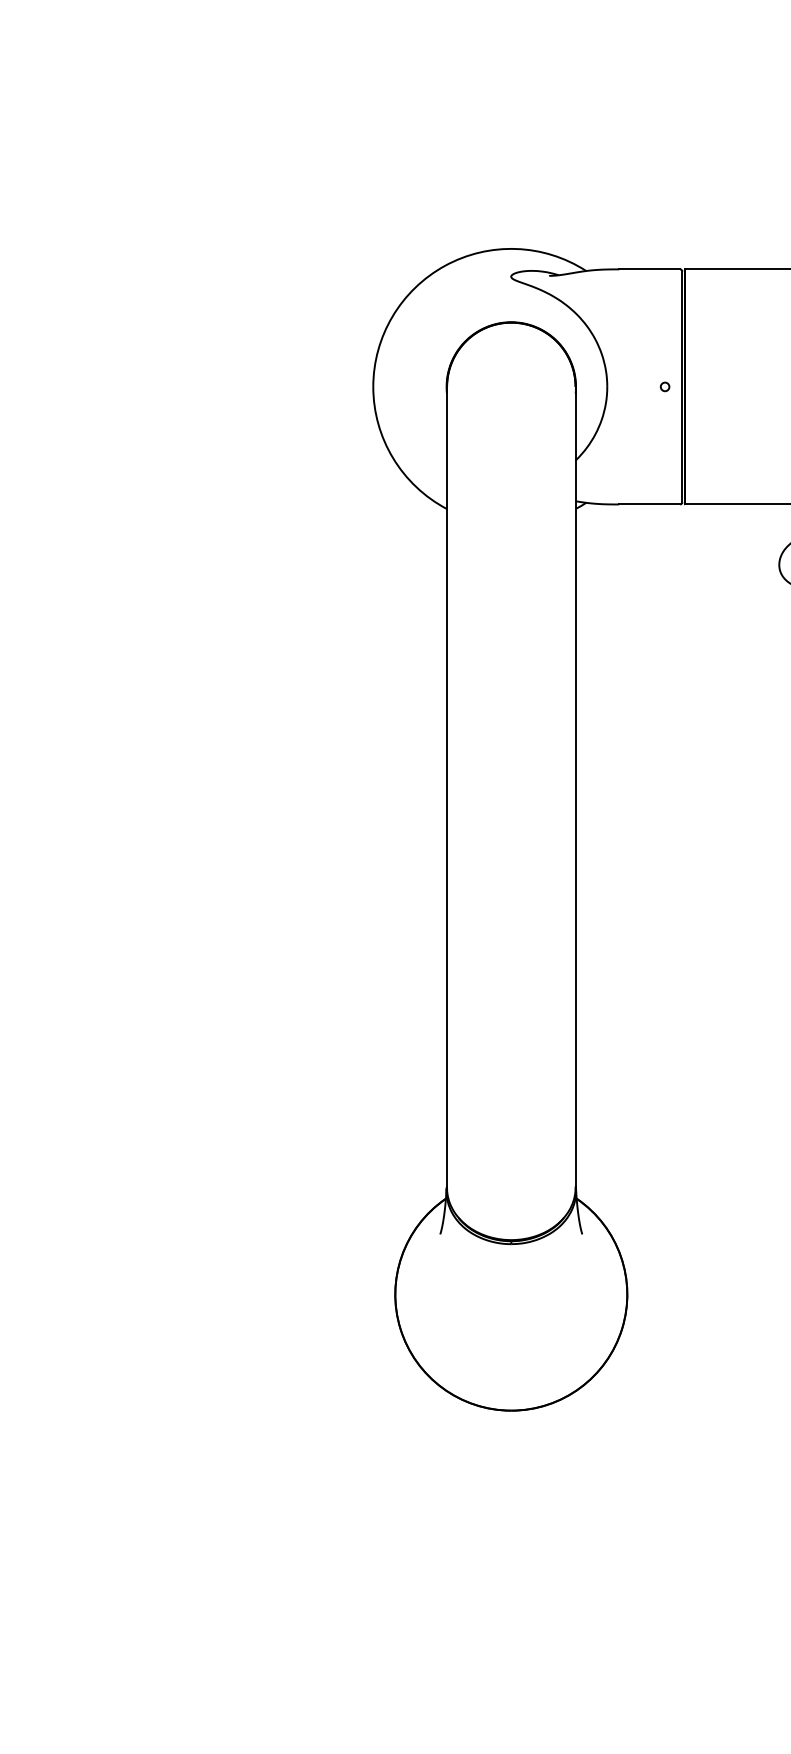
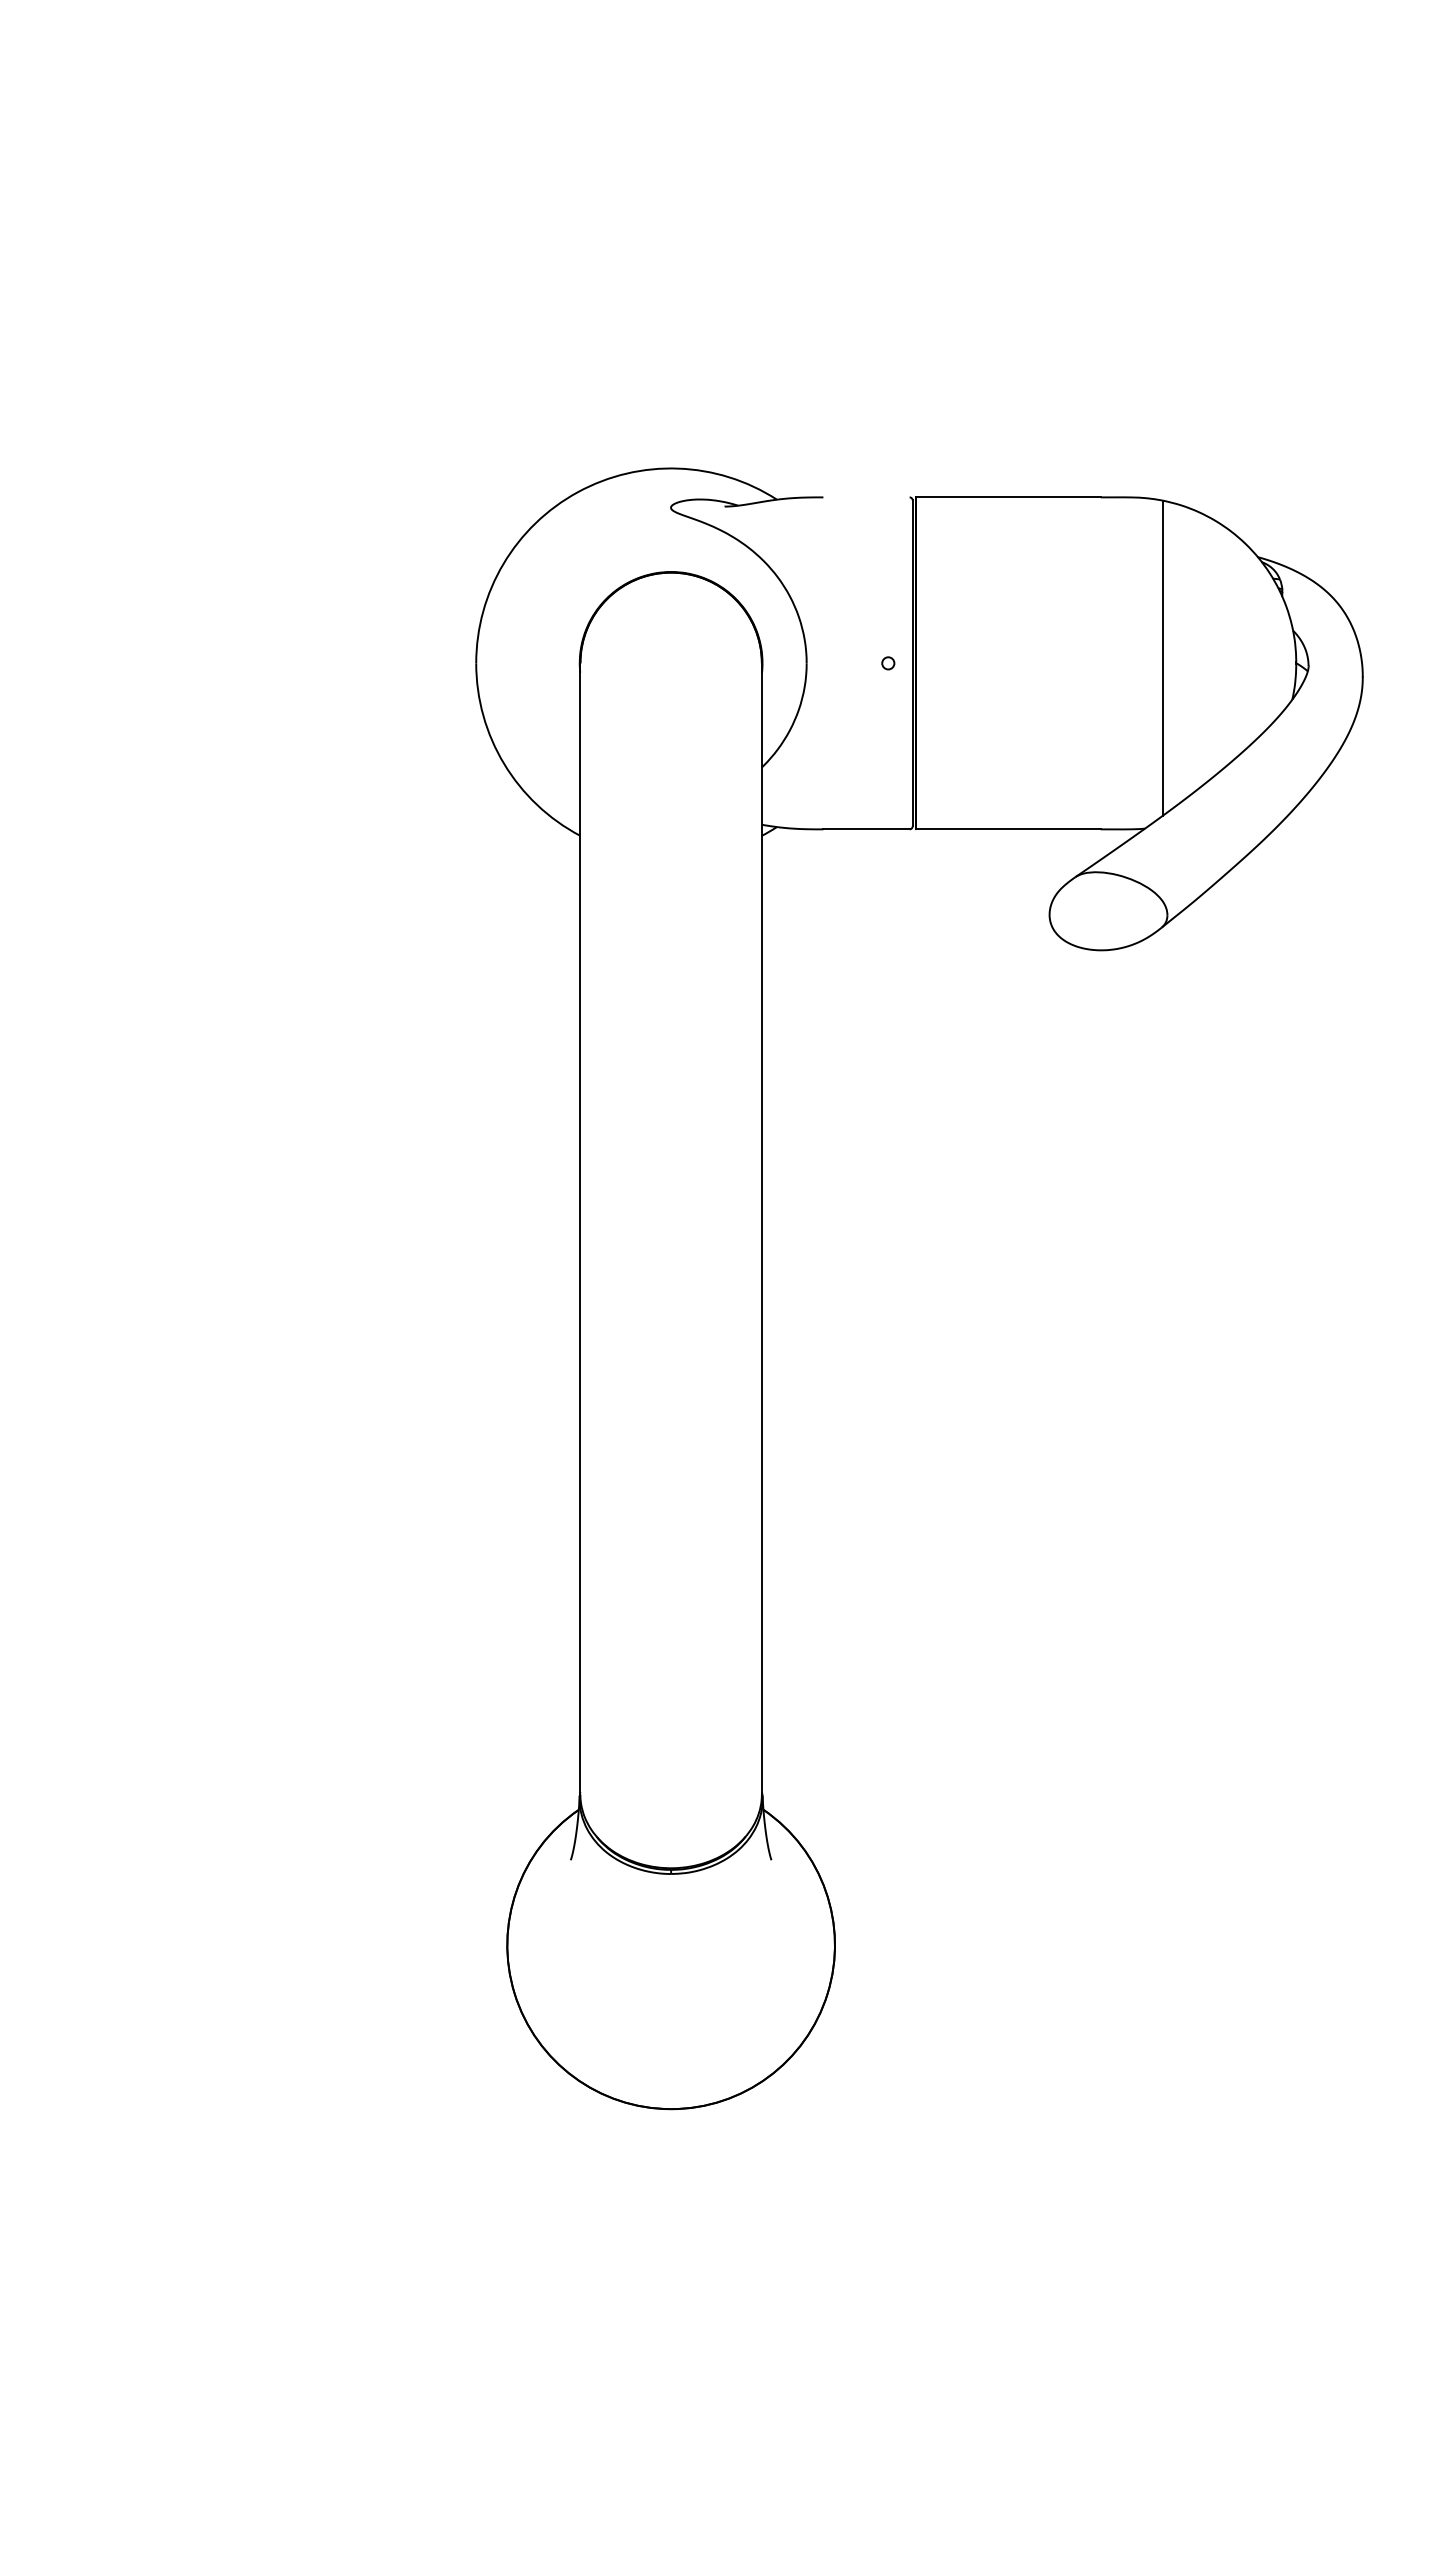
line: (649, 269) -> (866, 497), removed

